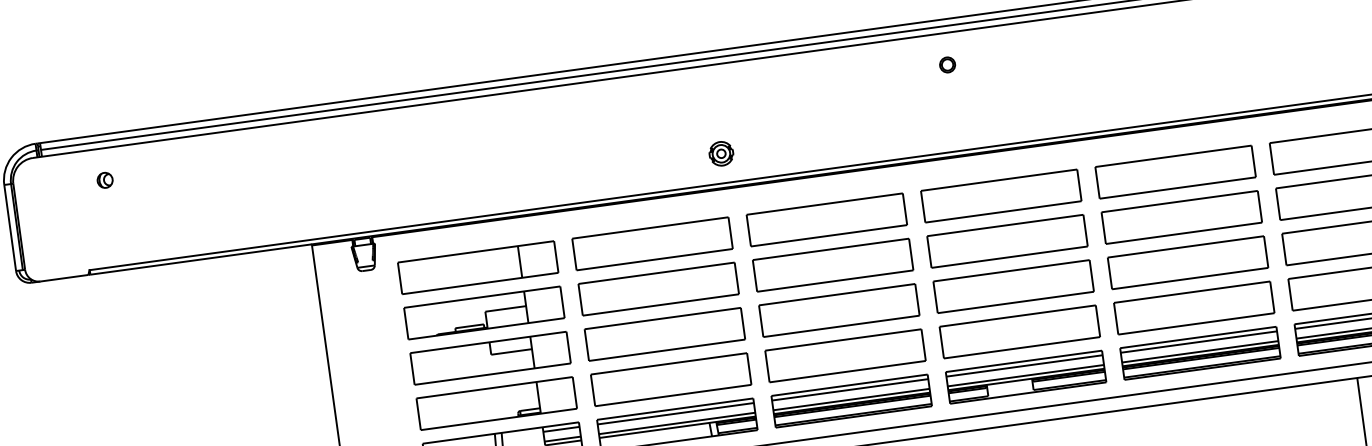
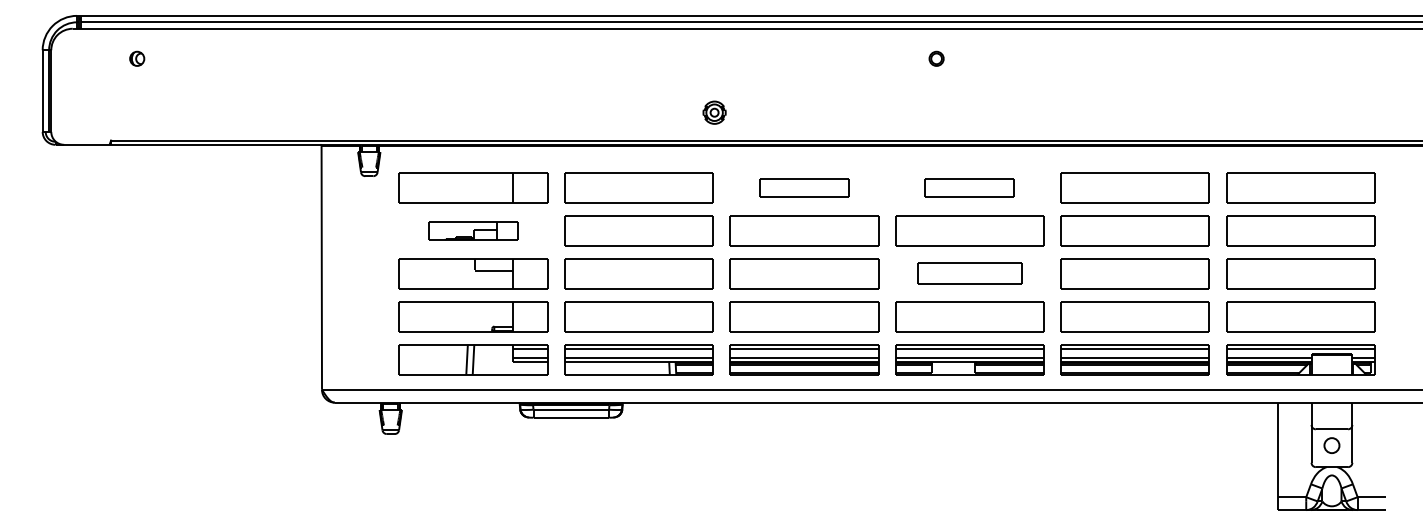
part: (1000, 195) -> (969, 187), size x0.6
part: (826, 219) -> (804, 187), size x0.6
part: (1013, 286) -> (969, 273), size x0.7
part: (484, 312) -> (473, 230), size x0.6

